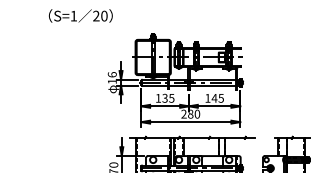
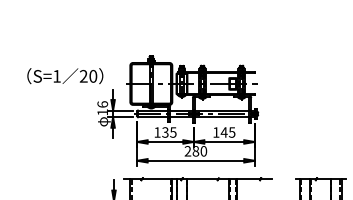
text: (80, 15) -> (64, 75), moved

